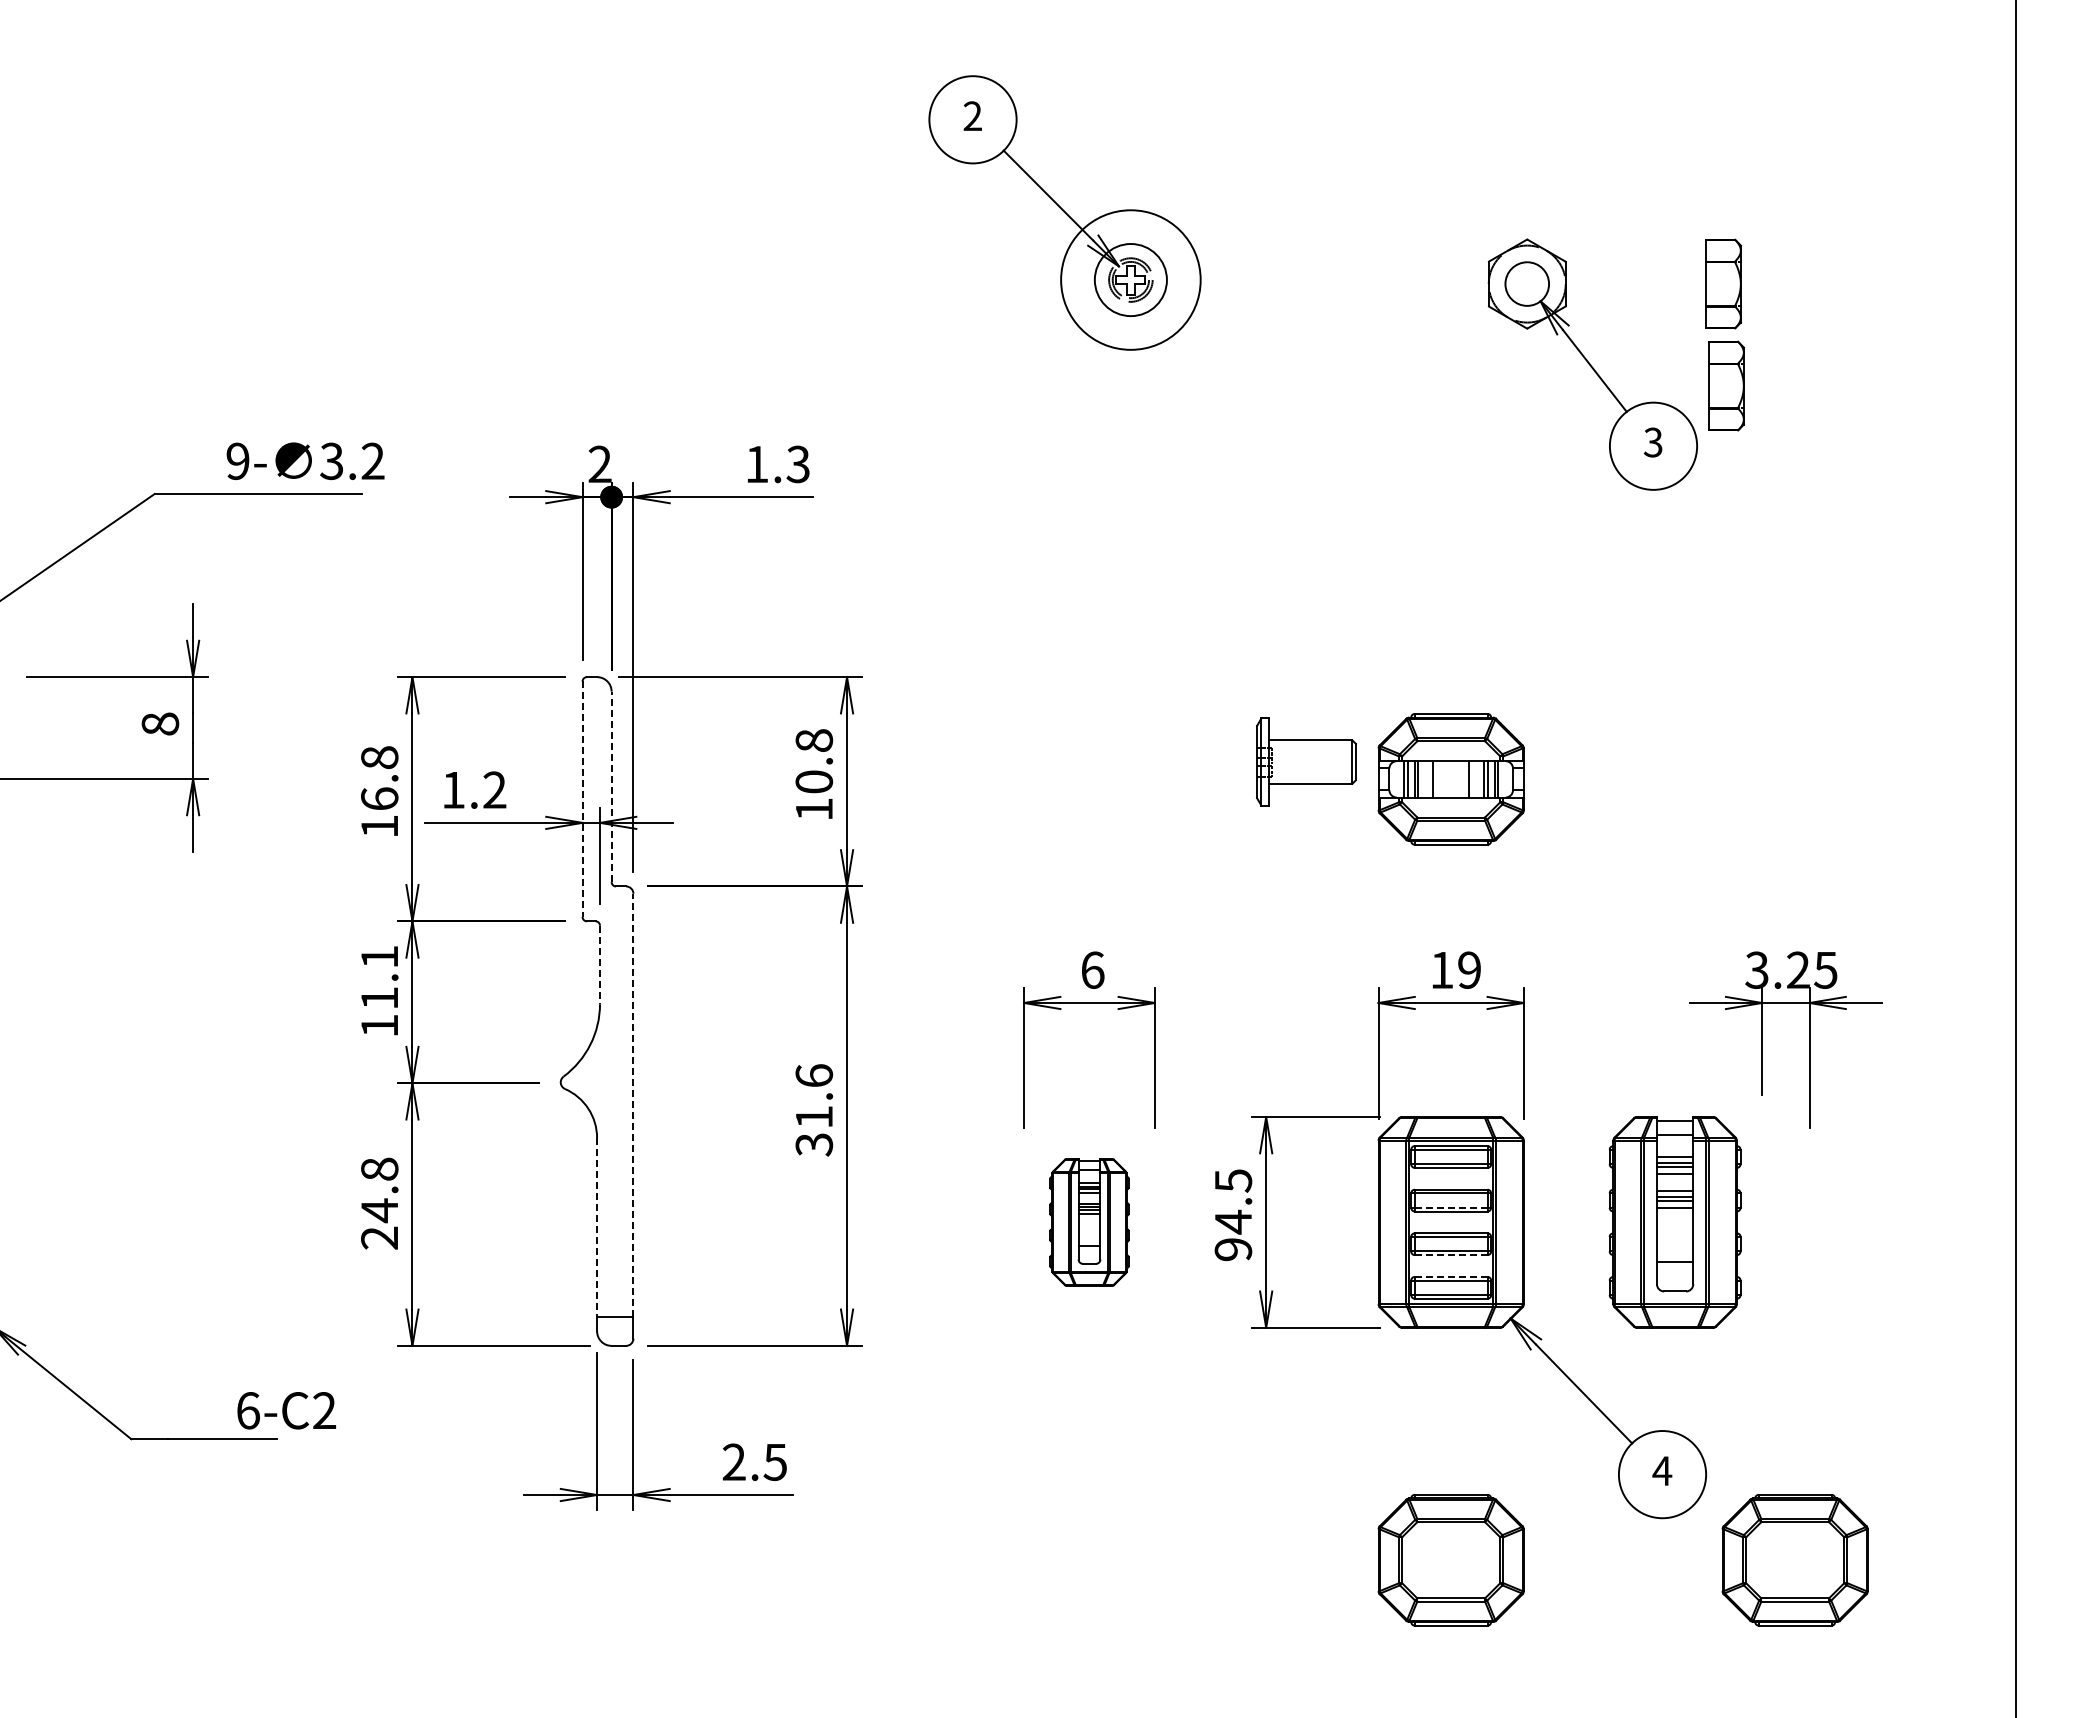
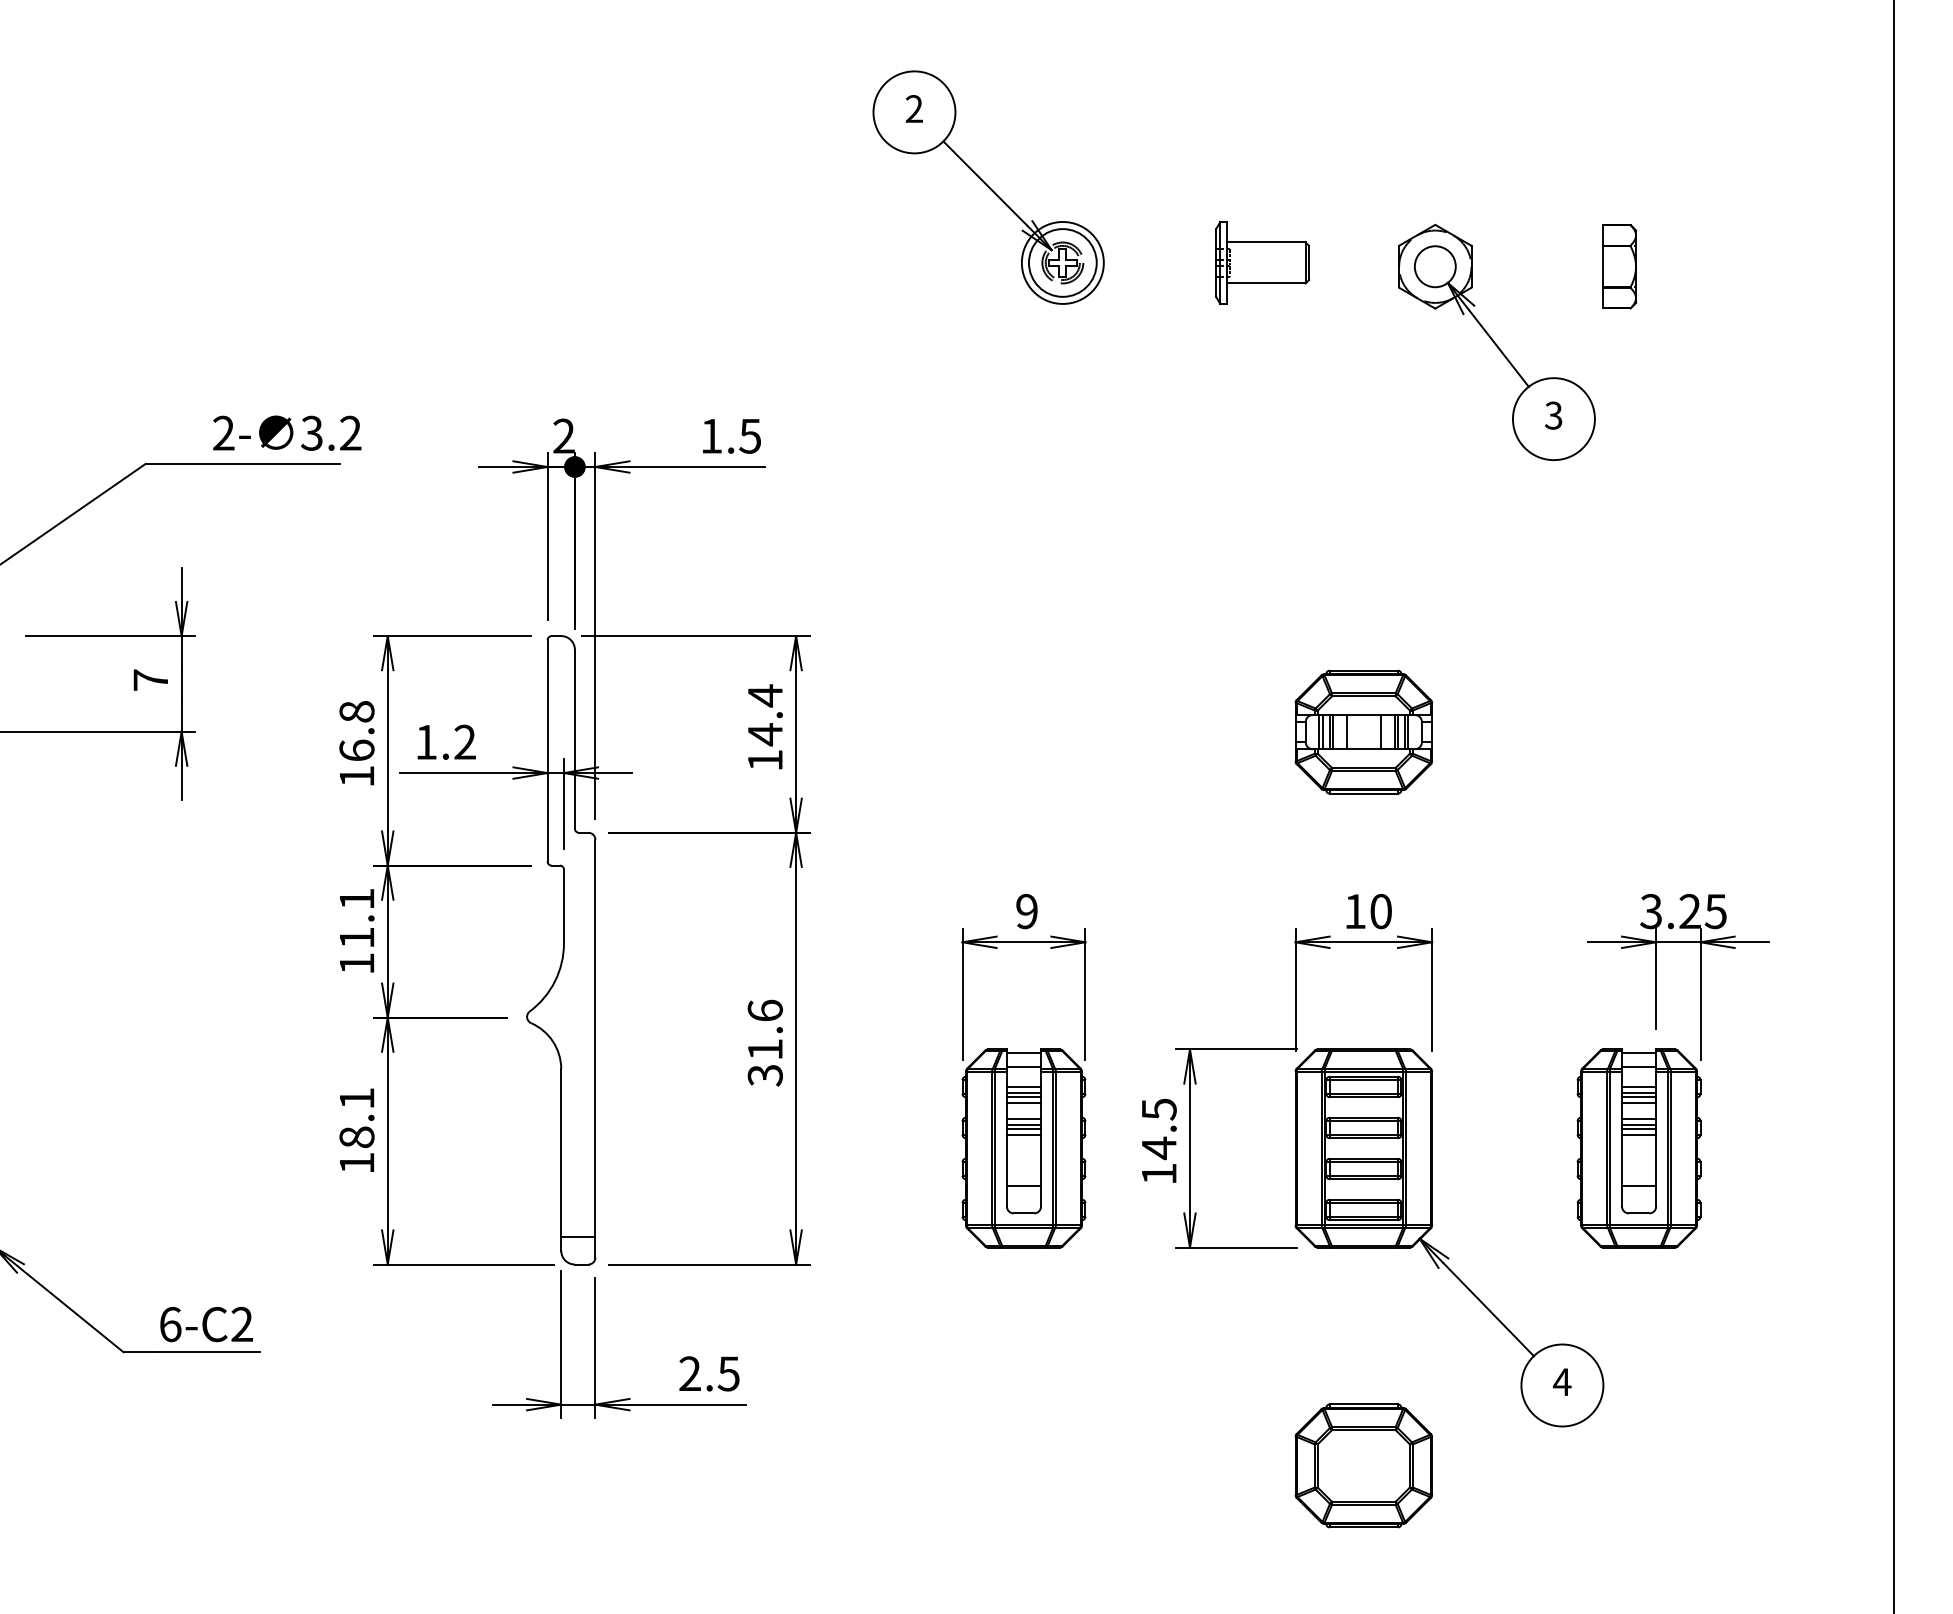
circle: (1130, 279) -> (1062, 262), size x0.62
part: (1726, 385) -> (1622, 362), removed
text: (237, 461) -> (223, 433), 9- -> 2-
text: (797, 463) -> (749, 435), 1.3 -> 1.5
text: (160, 723) -> (150, 679), 8 -> 7
text: (814, 761) -> (765, 715), 10.8 -> 14.4
part: (1306, 761) -> (1262, 262), moved
line: (611, 786) -> (574, 738), dashed -> solid
line: (582, 799) -> (547, 751), dashed -> solid
line: (600, 965) -> (564, 907), dashed -> solid
text: (1092, 969) -> (1026, 910), 6 -> 9
text: (1469, 969) -> (1381, 910), 19 -> 10
line: (633, 1105) -> (595, 1038), dashed -> solid
text: (379, 1203) -> (356, 1130), 24.8 -> 18.1
line: (1450, 1207) -> (1363, 1134), dashed -> solid
part: (1089, 1222) -> (1023, 1148), size x1.67
part: (1674, 1222) -> (1638, 1148), moved
line: (597, 1227) -> (561, 1153), dashed -> solid
text: (1233, 1249) -> (1159, 1173), 94.5 -> 14.5
line: (1450, 1255) -> (1363, 1179), dashed -> solid
line: (1451, 1276) -> (1364, 1199), dashed -> solid
text: (286, 1410) -> (206, 1324), moved
part: (1794, 1560) -> (1686, 1466), removed

